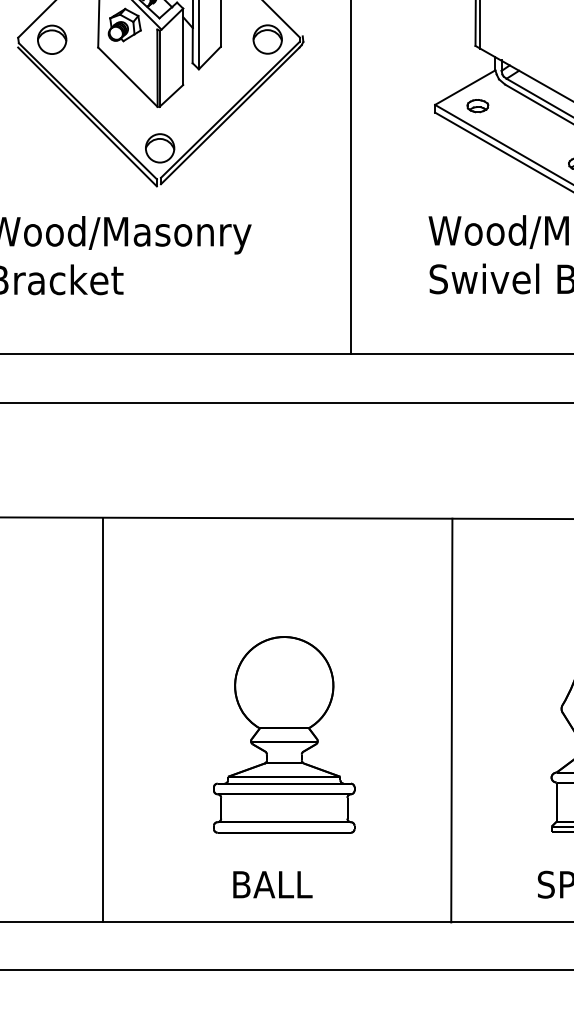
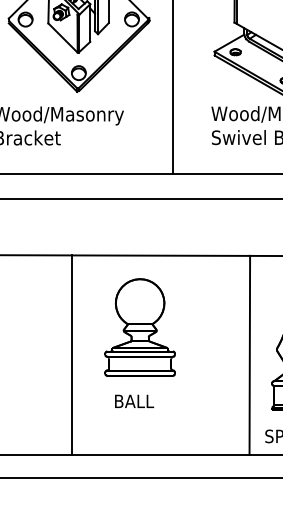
line: (102, 720) -> (71, 355), moved
line: (451, 720) -> (249, 355), moved
part: (282, 765) -> (139, 342), moved

